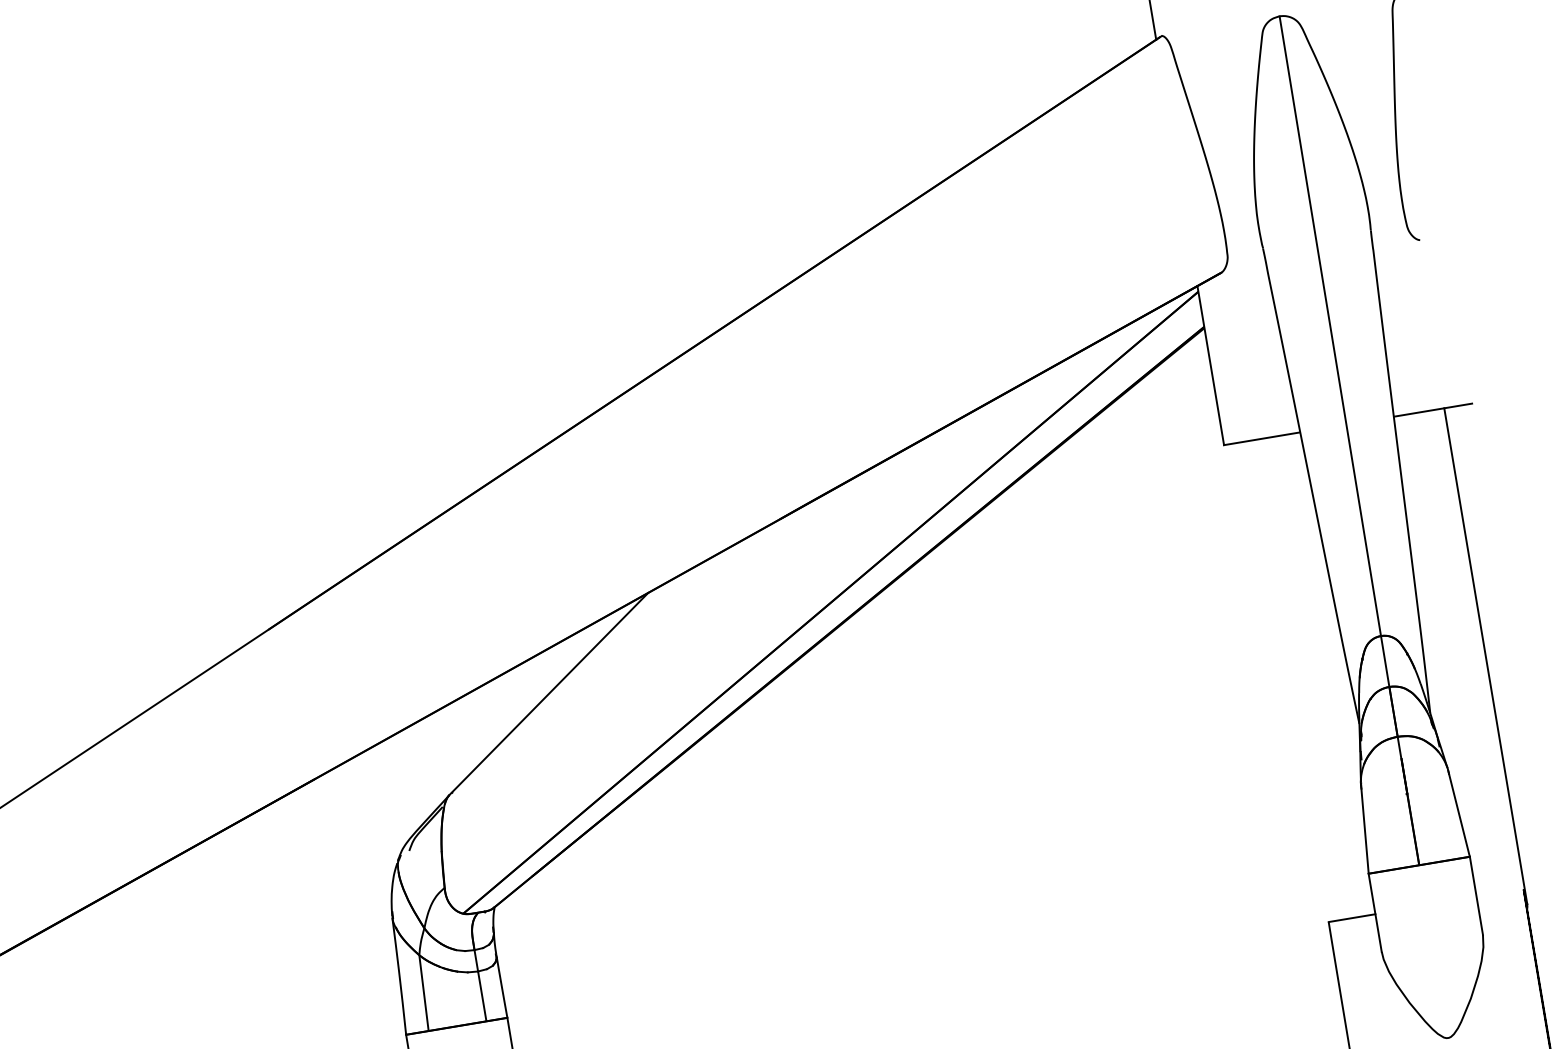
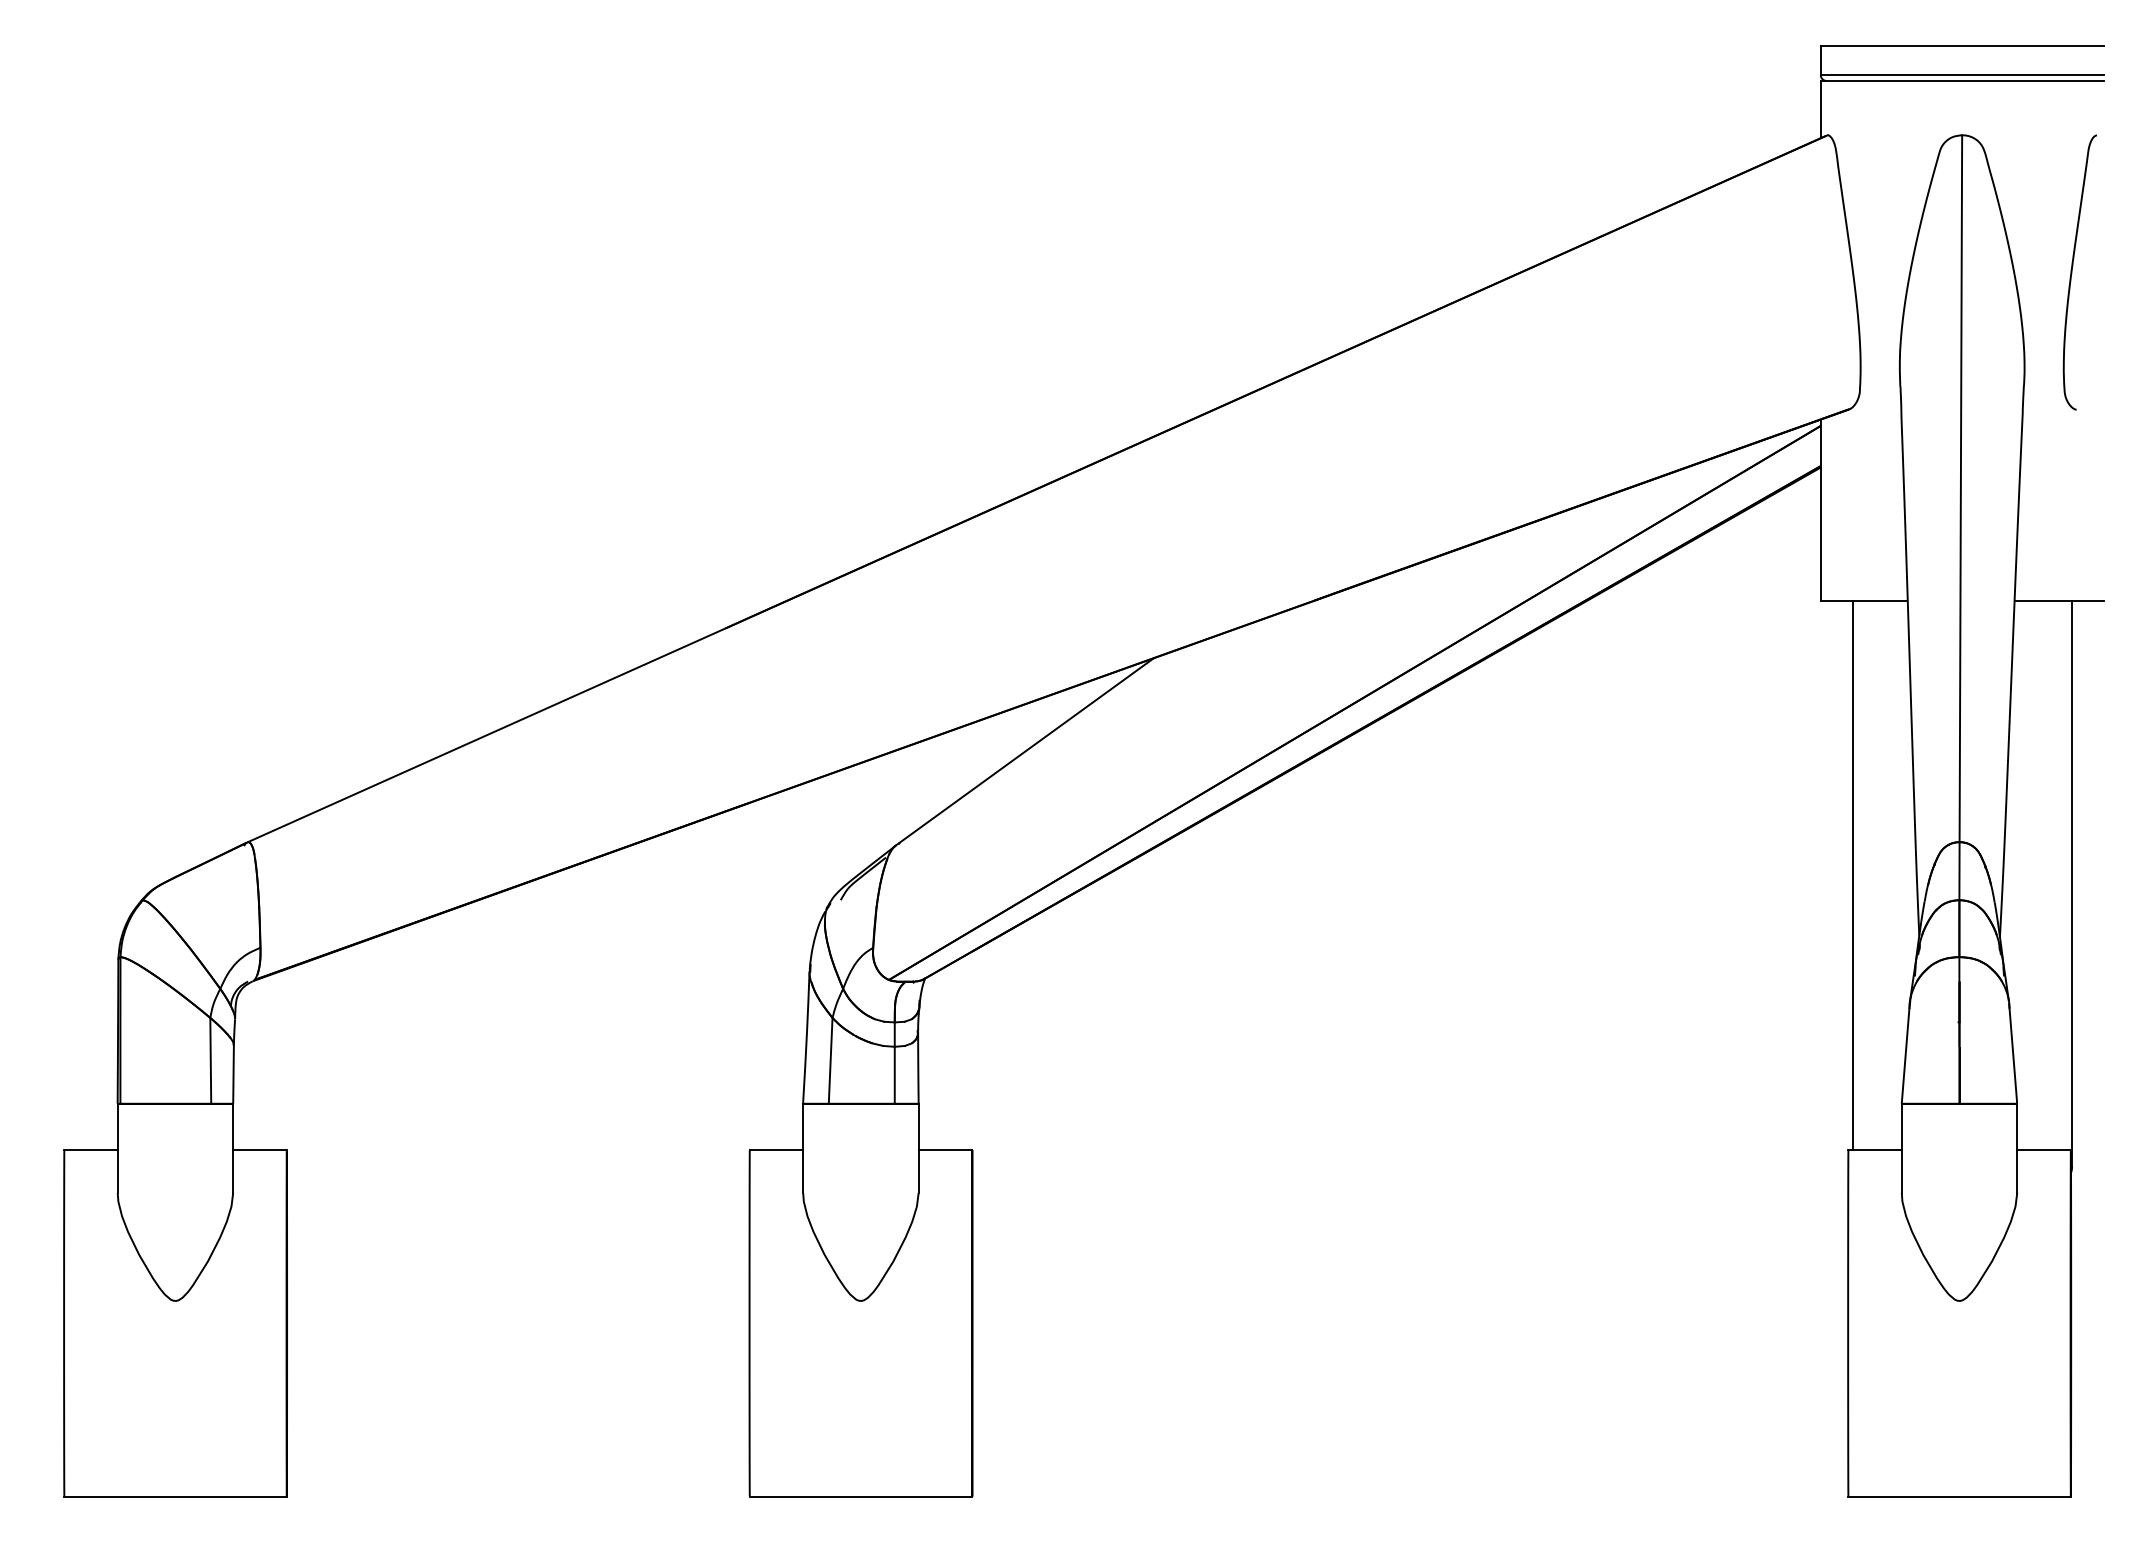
line: (1292, 680) -> (1852, 875), added
line: (1499, 893) -> (2043, 1149), added

